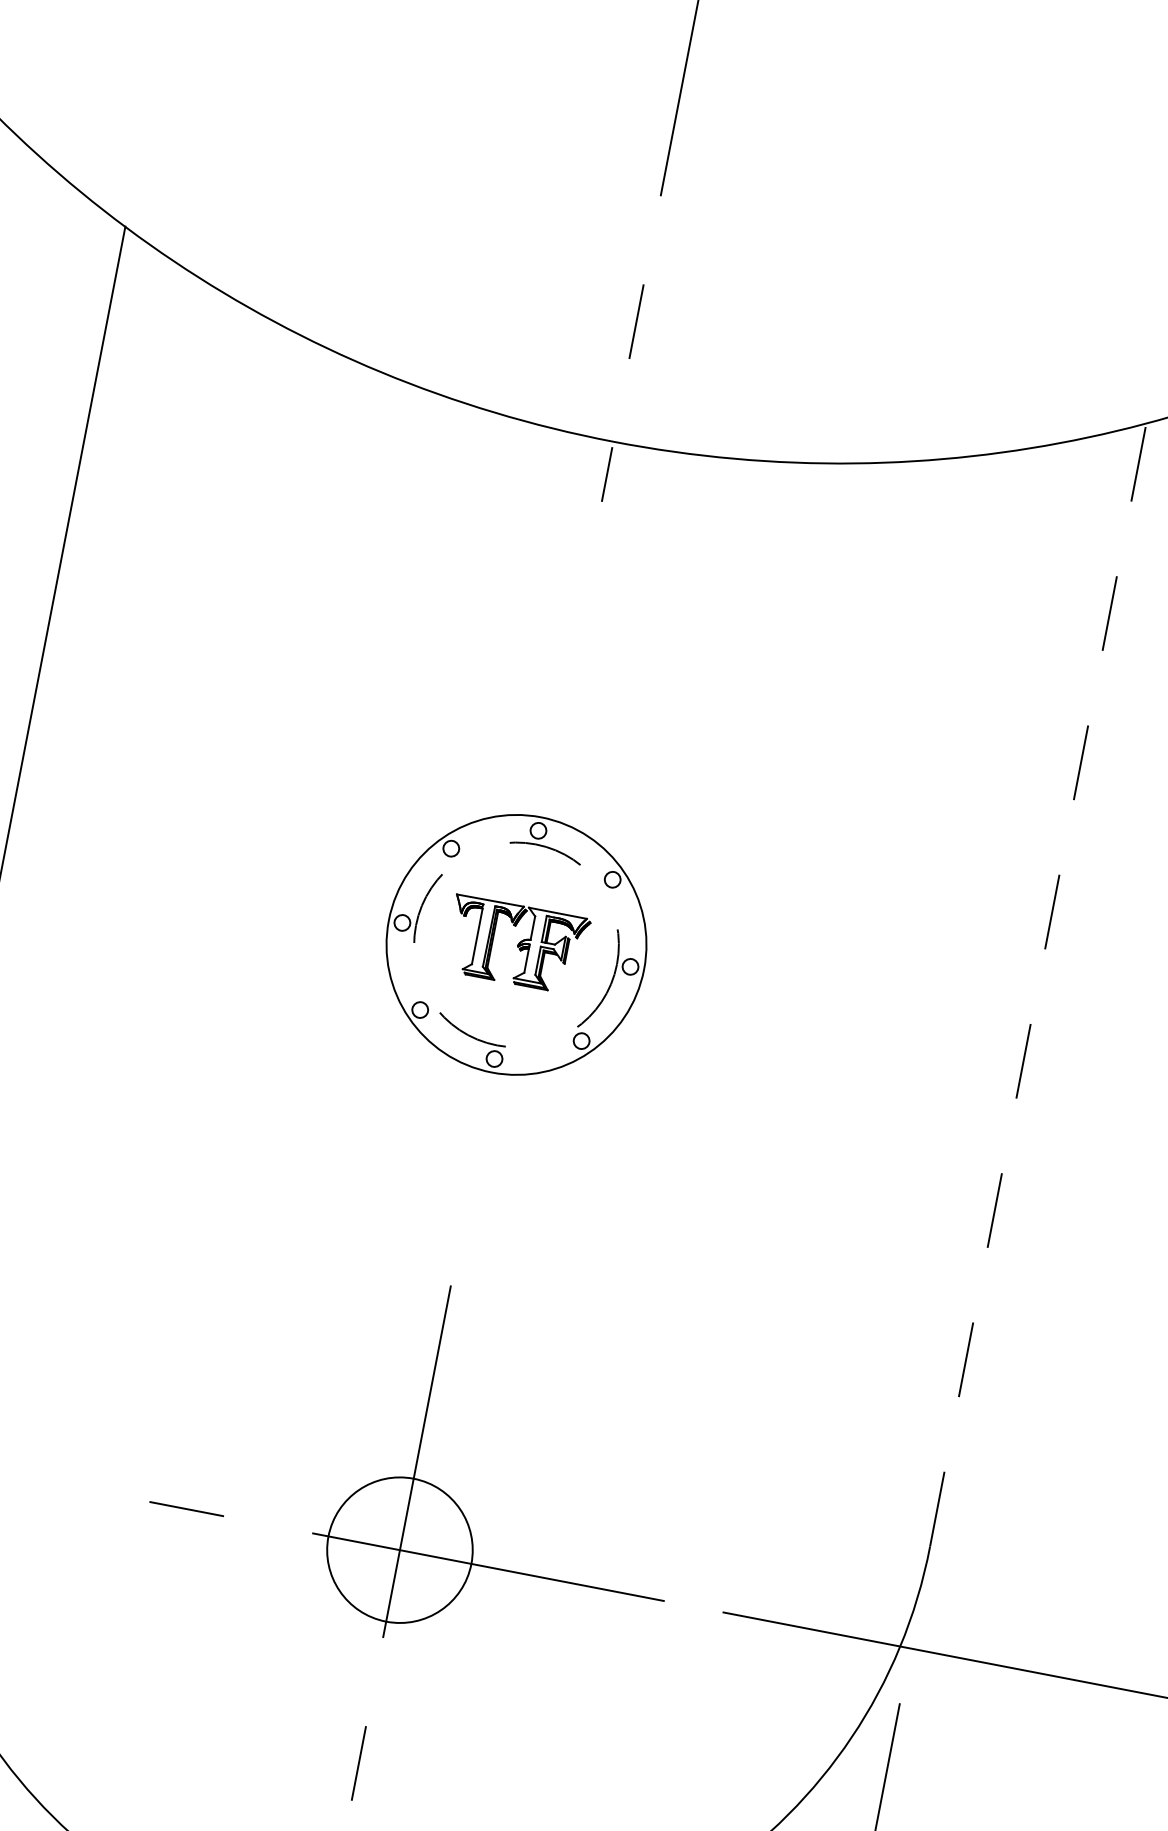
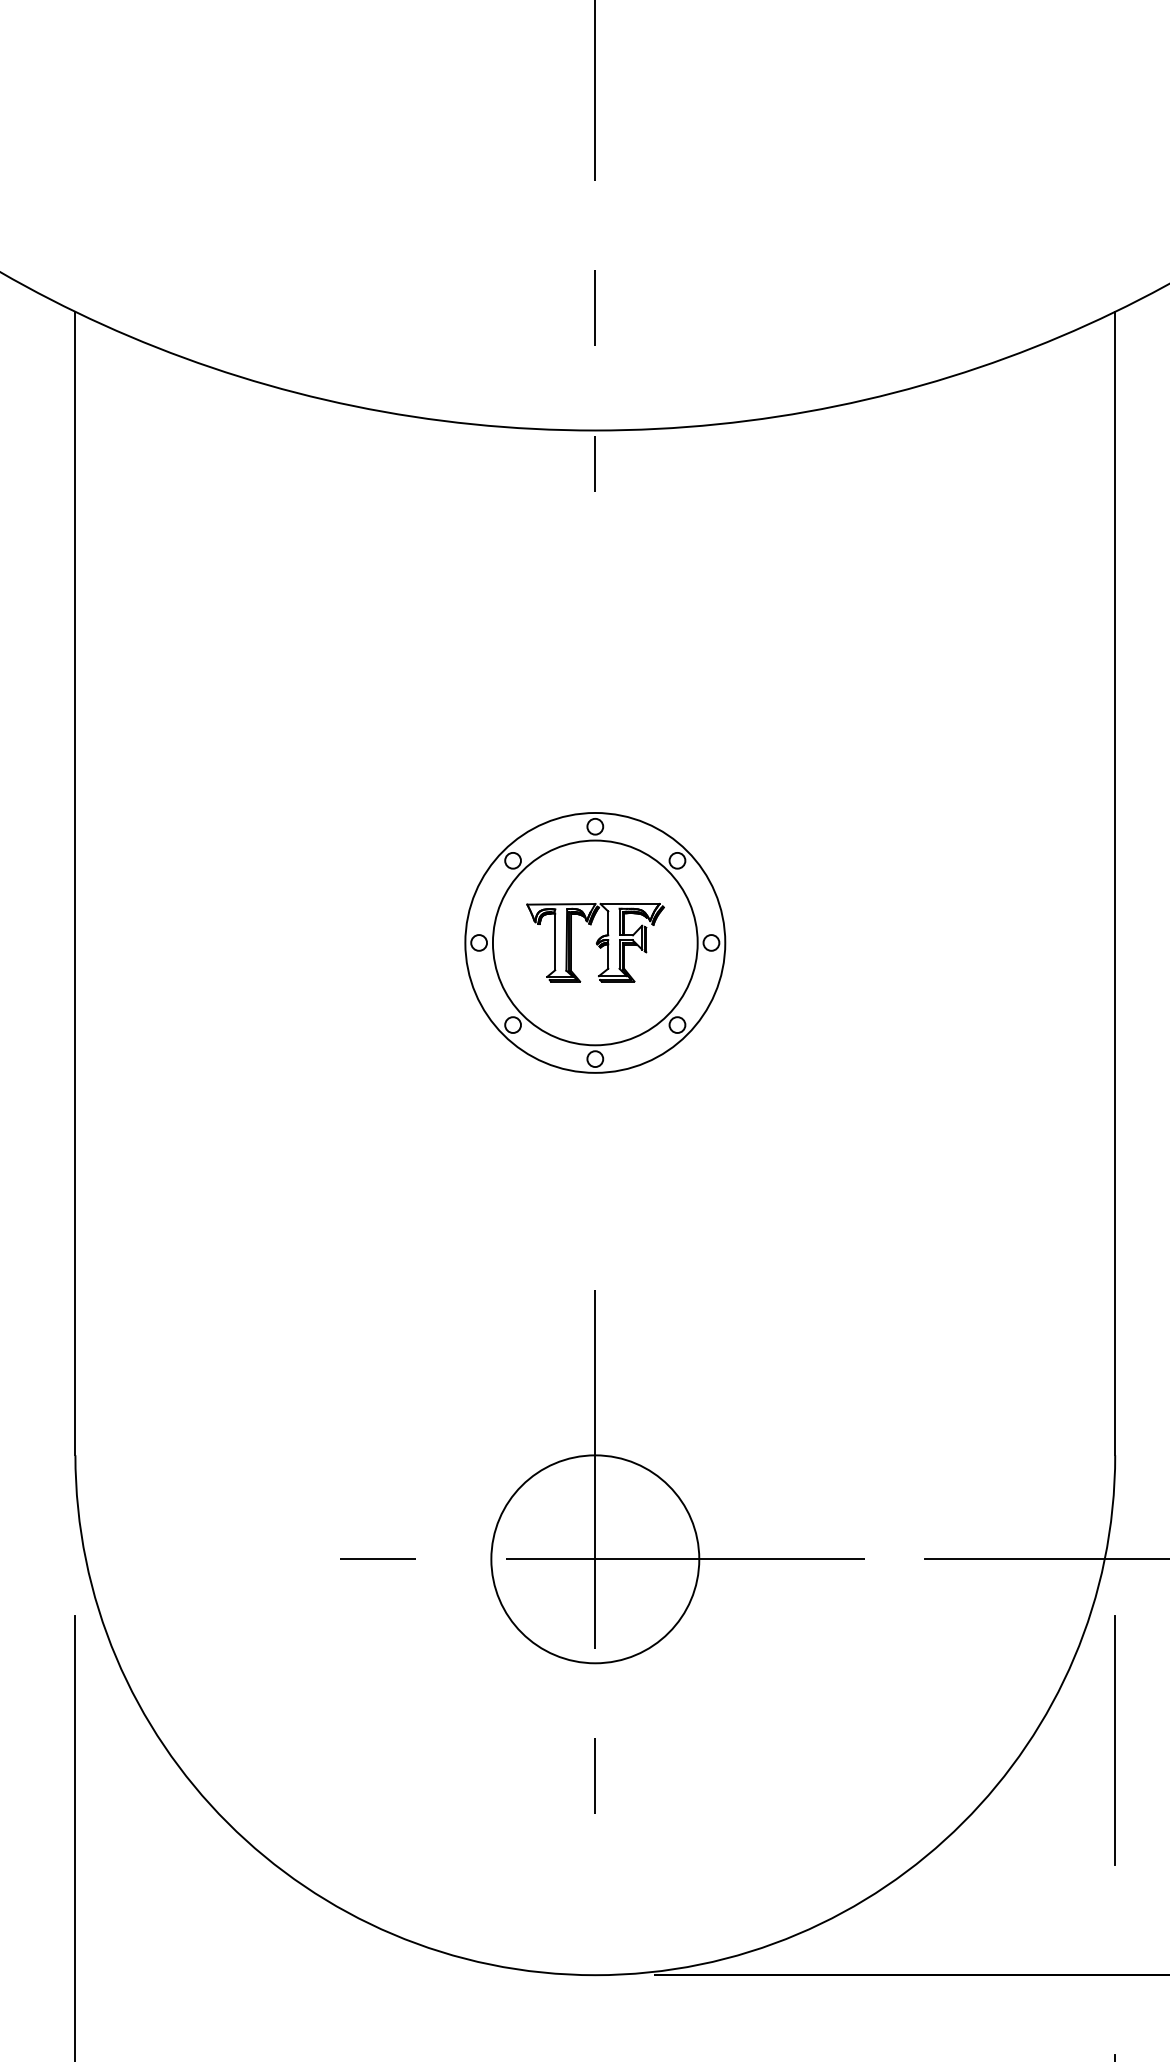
circle: (515, 944) -> (594, 942), dashed -> solid
line: (1038, 984) -> (1115, 883), dashed -> solid
circle: (400, 1550) -> (595, 1559), size x1.43

